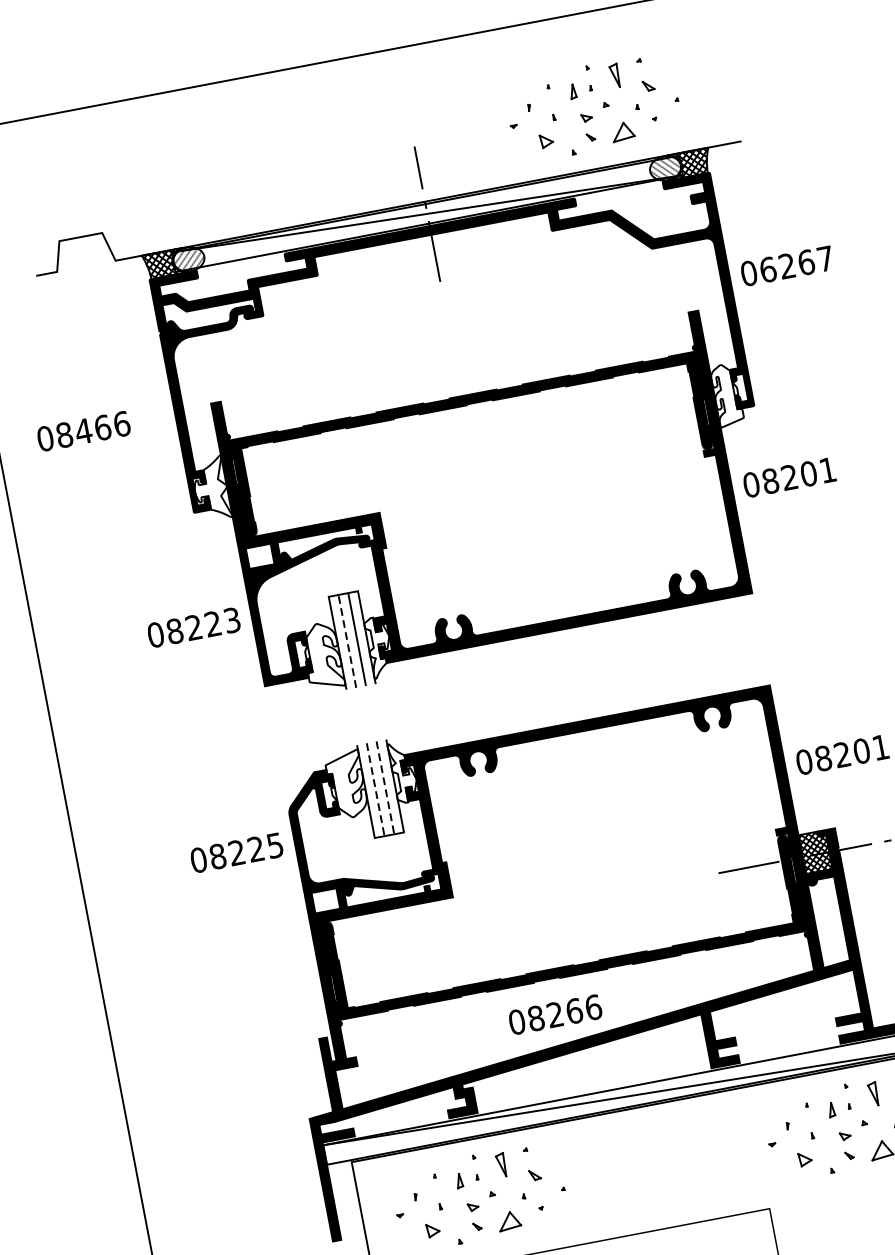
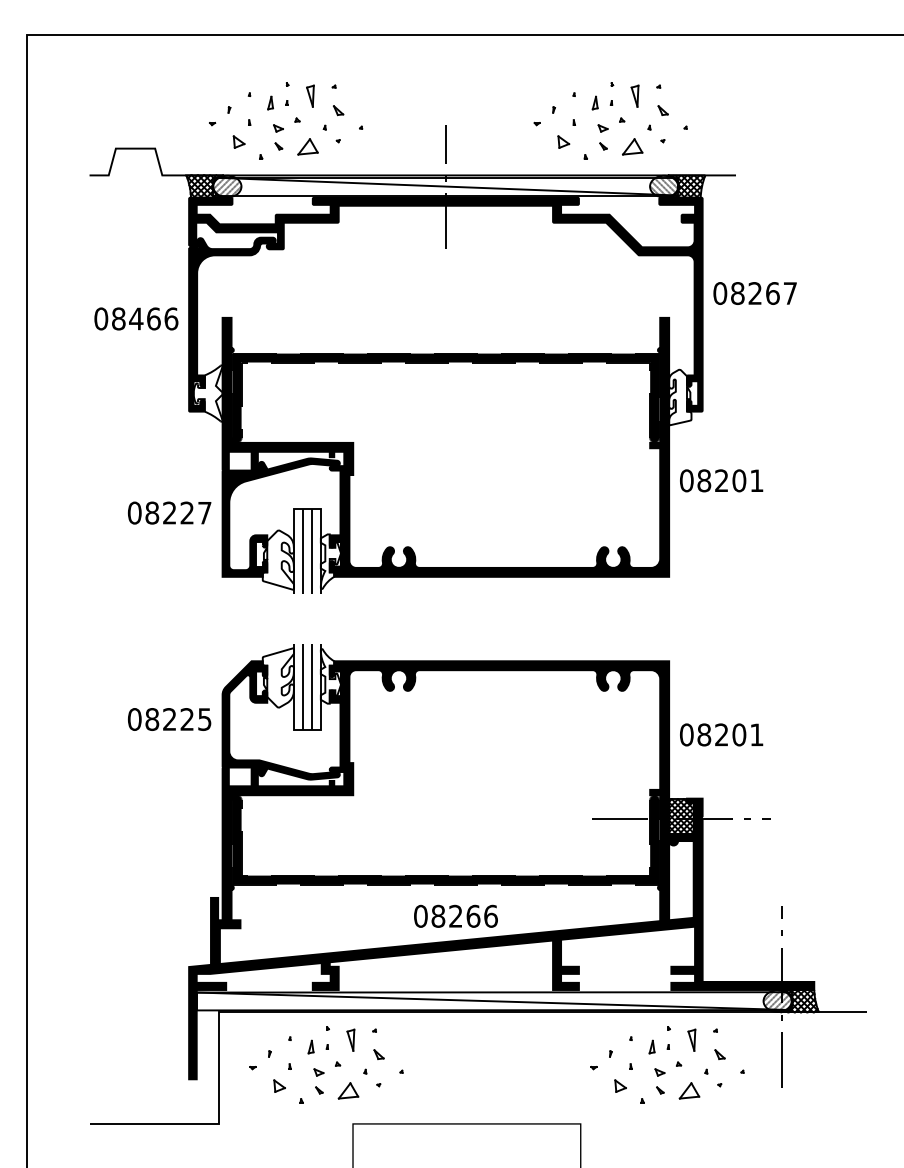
part: (248, 173) -> (294, 120), added
text: (767, 269) -> (737, 293), 06267 -> 08267
text: (83, 430) -> (136, 318), moved
text: (231, 619) -> (204, 512), 08223 -> 08227
line: (347, 641) -> (303, 551), dashed -> solid
line: (385, 788) -> (311, 687), dashed -> solid
line: (376, 790) -> (303, 687), dashed -> solid
text: (554, 1013) -> (455, 915), moved

